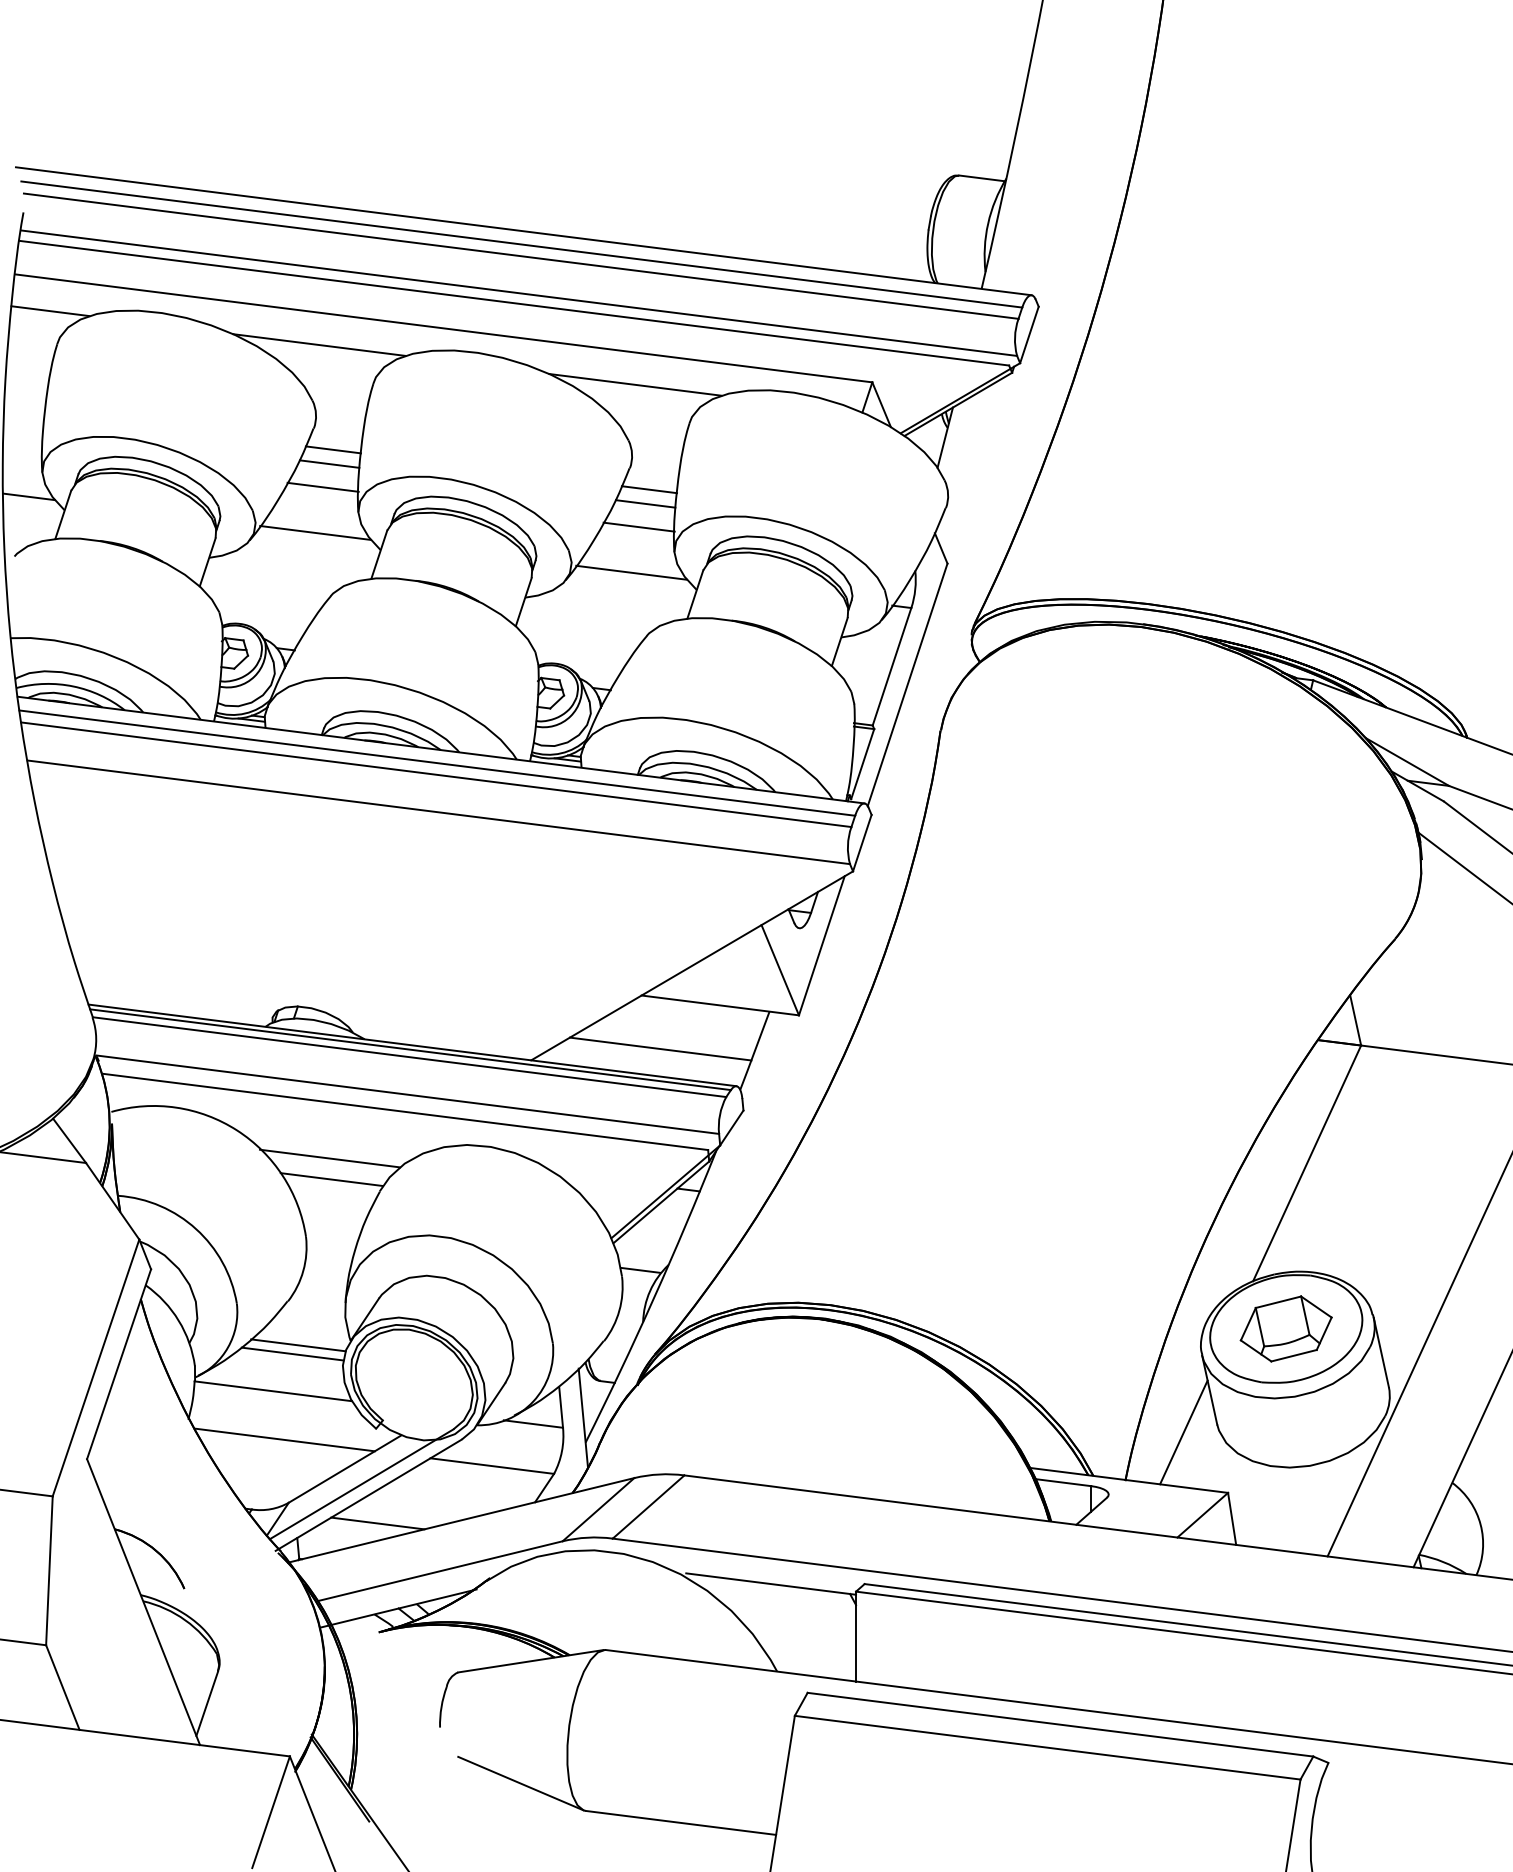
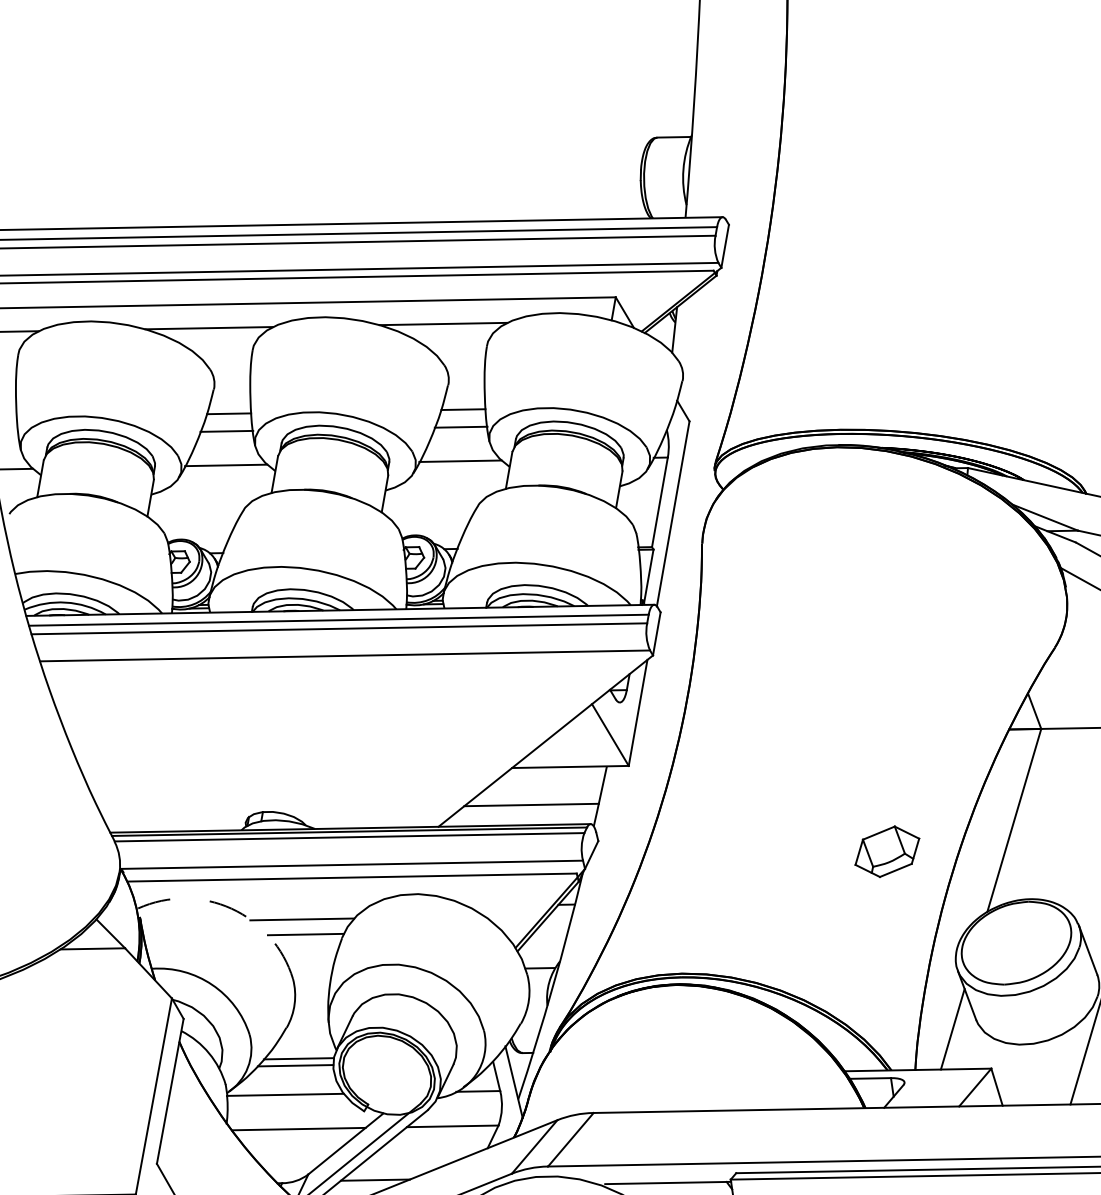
line: (332, 449) -> (229, 402), removed
line: (649, 489) -> (464, 398), removed
arc: (236, 1130) -> (231, 908), solid -> dashed
part: (1285, 1328) -> (886, 851), moved

